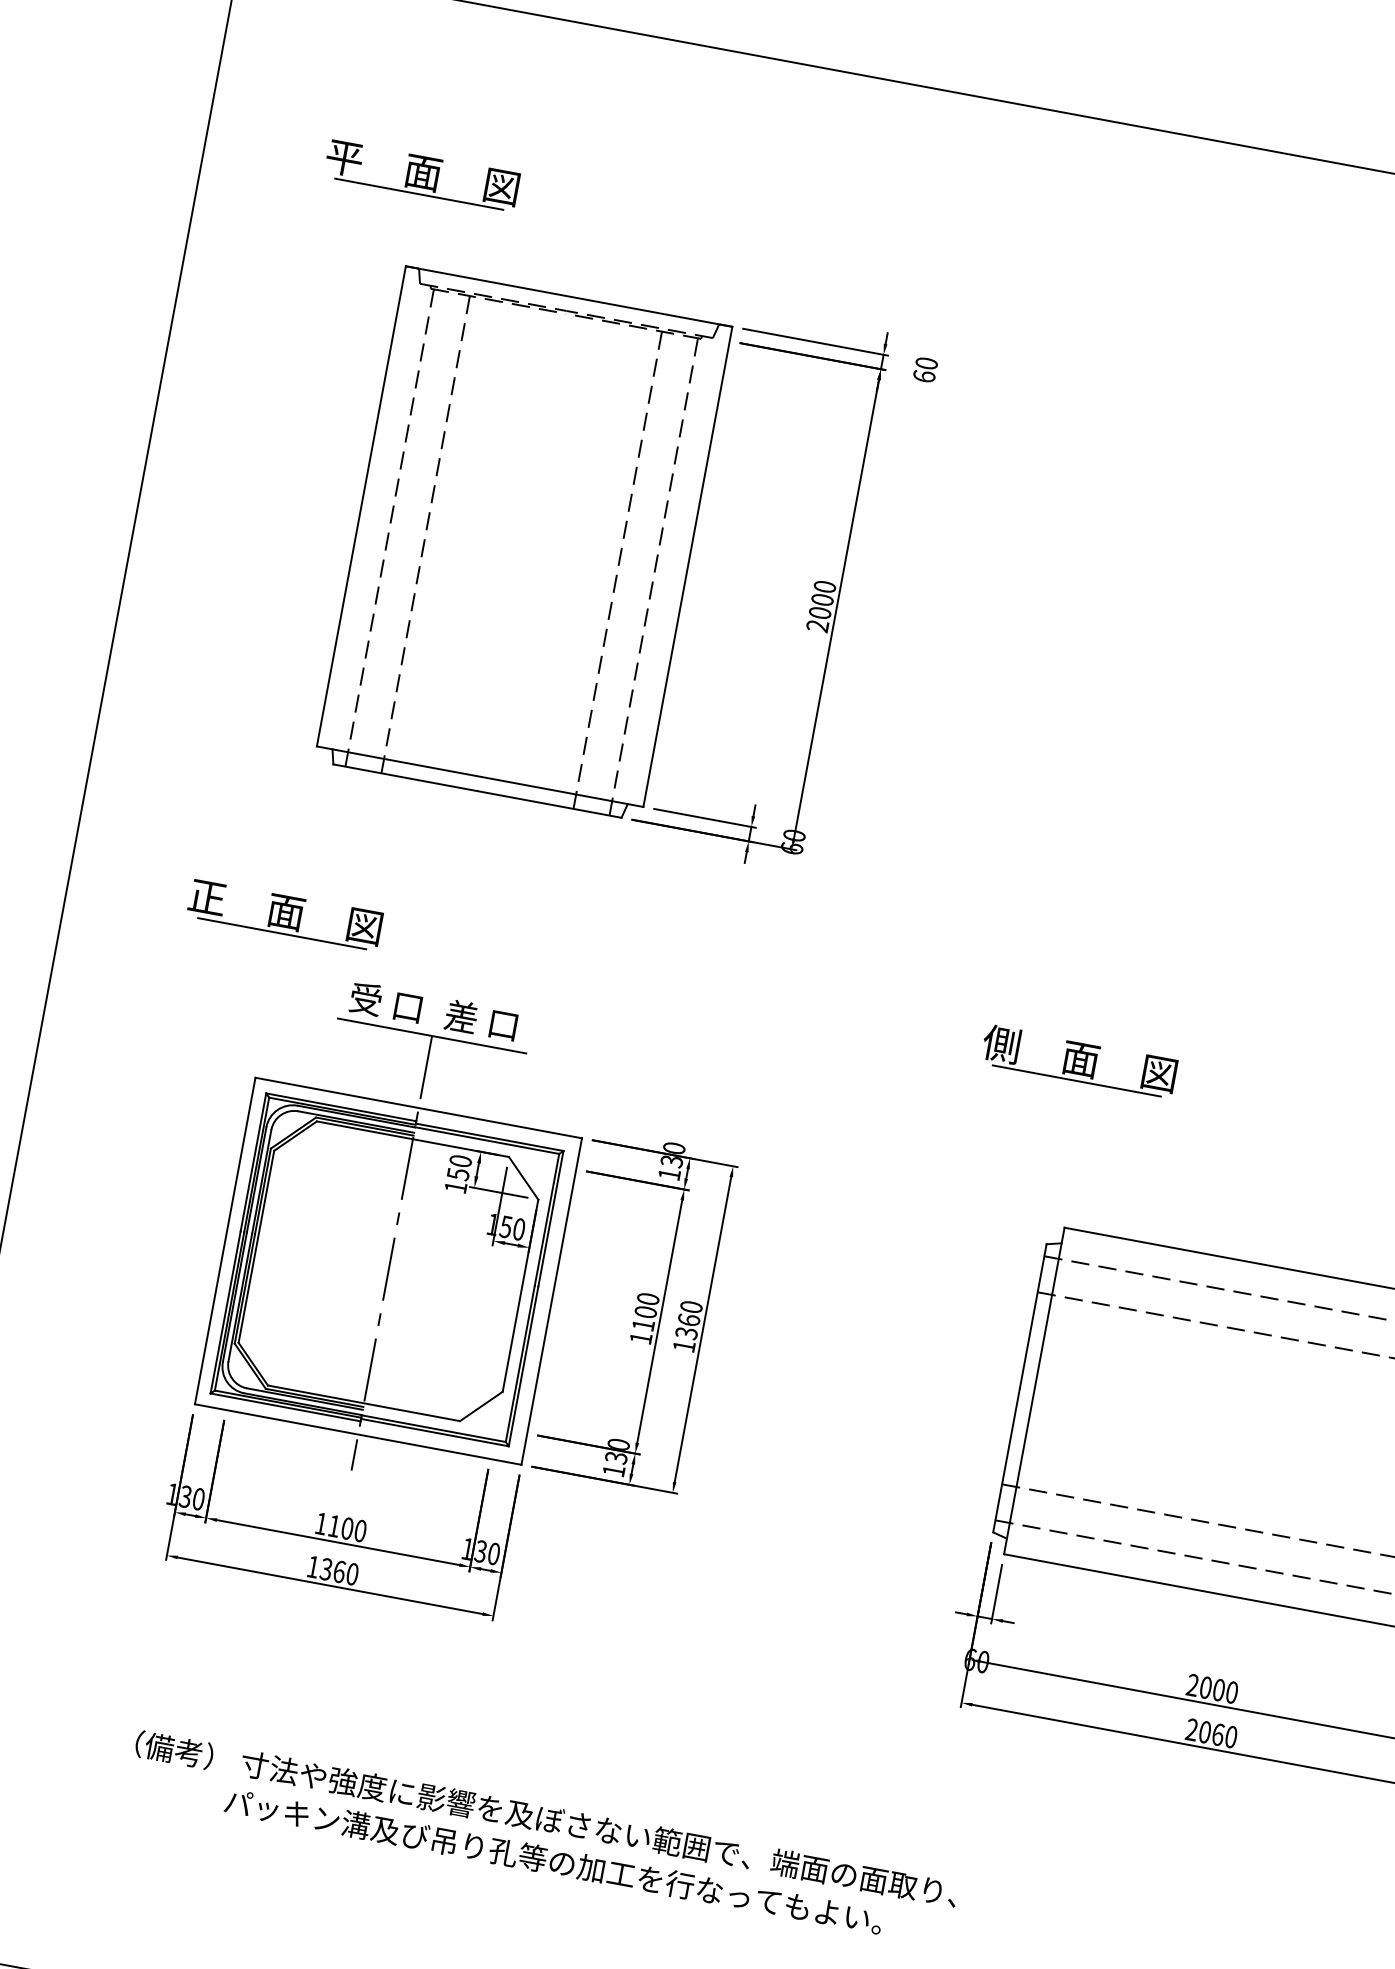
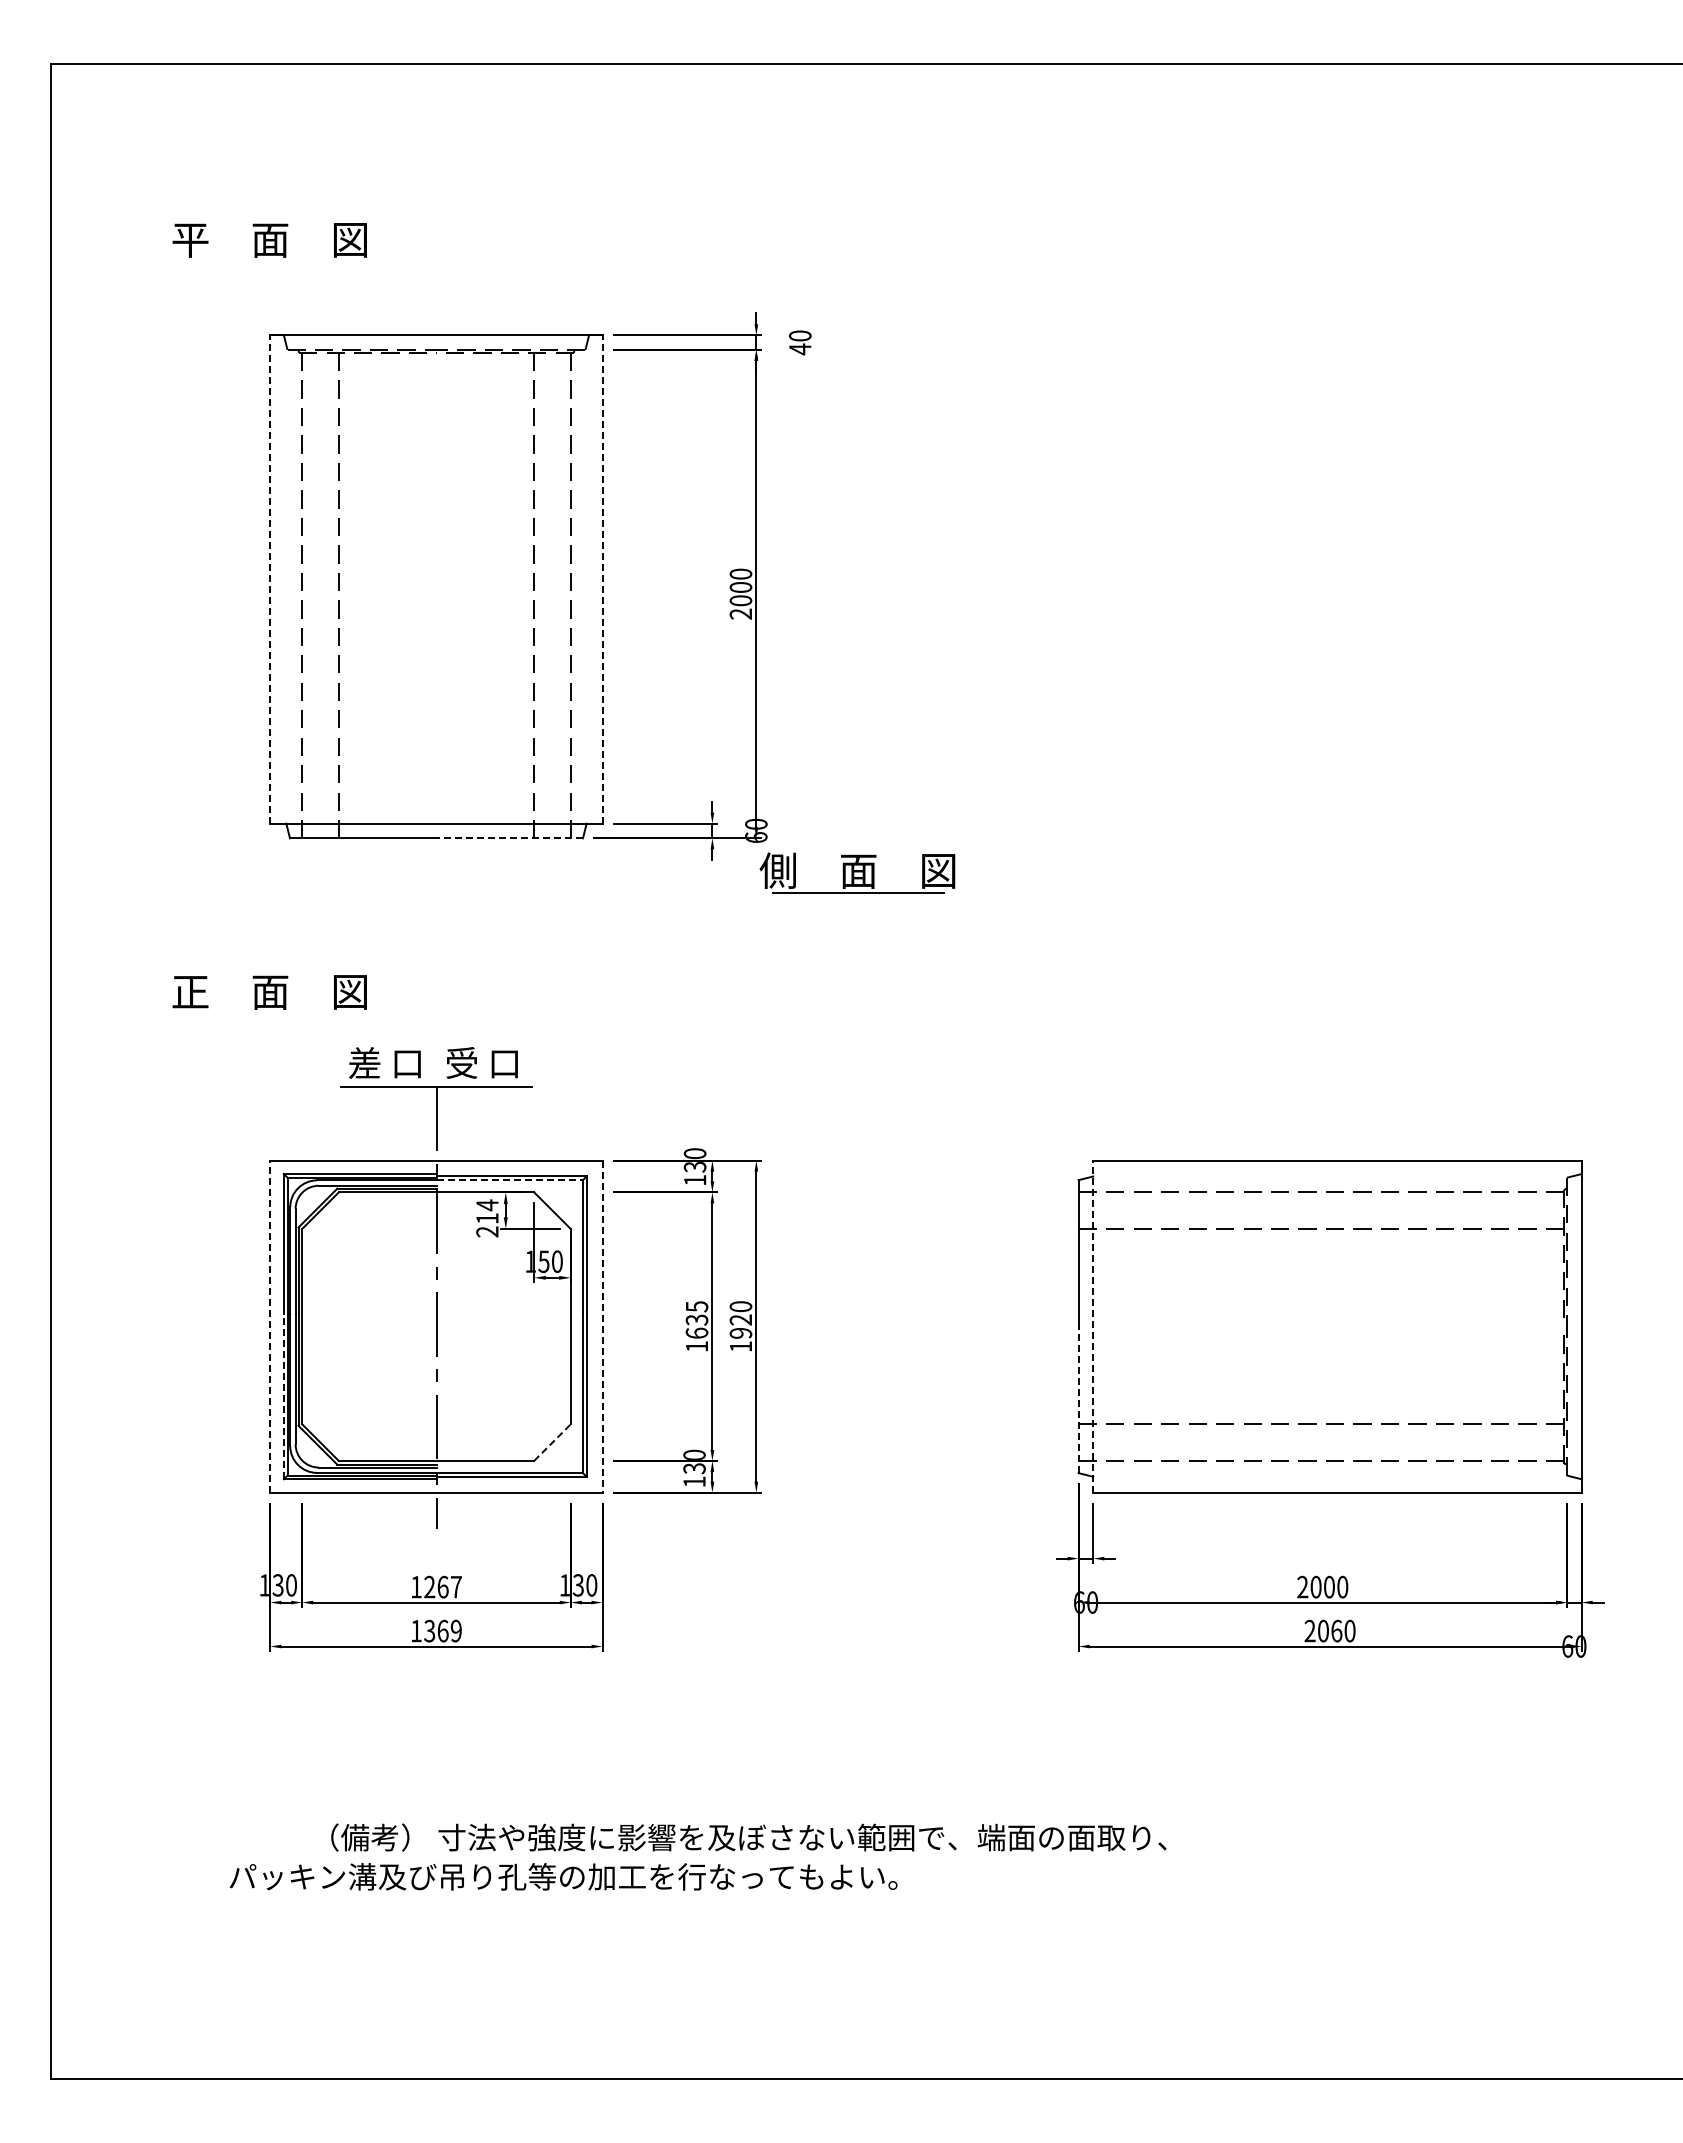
line: (419, 194) -> (270, 262), removed
text: (924, 376) -> (800, 349), 60 -> 40
line: (361, 505) -> (270, 578), solid -> dashed
line: (688, 565) -> (602, 578), solid -> dashed
line: (549, 804) -> (509, 838), solid -> dashed
line: (282, 934) -> (270, 1014), removed
text: (365, 998) -> (364, 1062), 受 口 -> 差 口
text: (461, 1016) -> (461, 1062), 差 口 -> 受 口
part: (1079, 1060) -> (857, 872), moved
line: (487, 1141) -> (510, 1180), solid -> dashed
text: (458, 1174) -> (487, 1218), 150 -> 214
line: (225, 1240) -> (270, 1326), solid -> dashed
line: (551, 1302) -> (602, 1327), solid -> dashed
text: (645, 1311) -> (696, 1319), 1100 -> 1635
line: (225, 1312) -> (283, 1396), solid -> dashed
text: (687, 1326) -> (740, 1326), 1360 -> 1920
line: (1034, 1390) -> (1093, 1326), solid -> dashed
line: (481, 1406) -> (552, 1442), solid -> dashed
line: (1006, 1459) -> (1078, 1399), solid -> dashed
text: (347, 1527) -> (442, 1586), 1100 -> 1267
text: (351, 1574) -> (455, 1631), 1360 -> 1369
text: (546, 1819) -> (748, 1837), moved
text: (553, 1861) -> (563, 1876), moved

